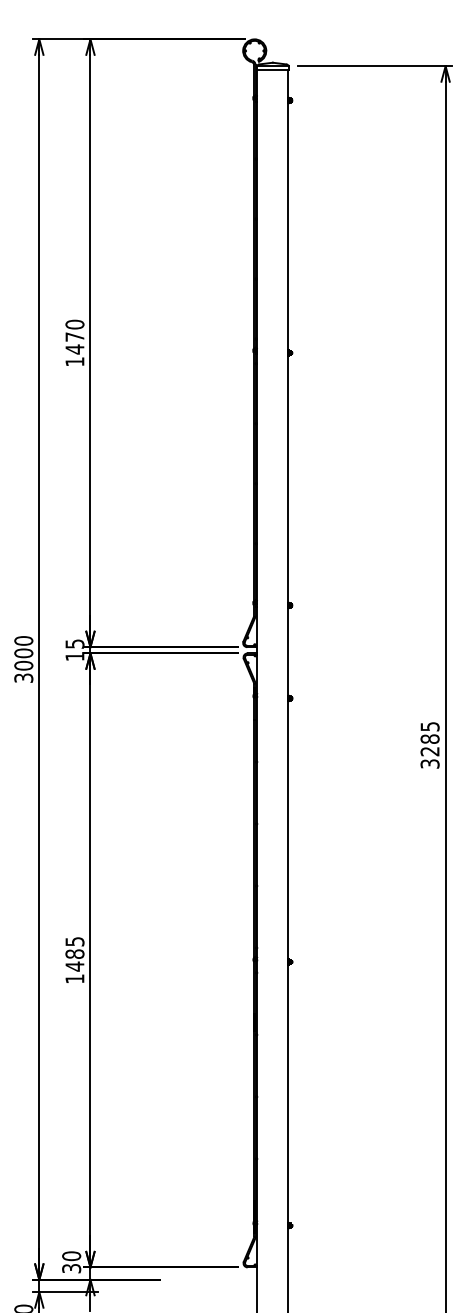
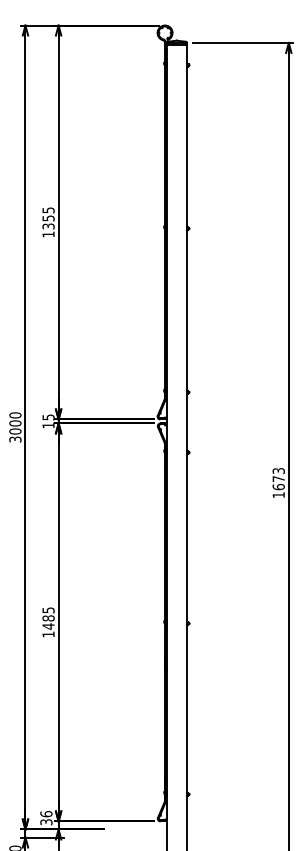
text: (74, 337) -> (48, 218), 1470 -> 1355
text: (429, 745) -> (278, 483), 3285 -> 1673
text: (71, 1256) -> (46, 814), 30 -> 36

